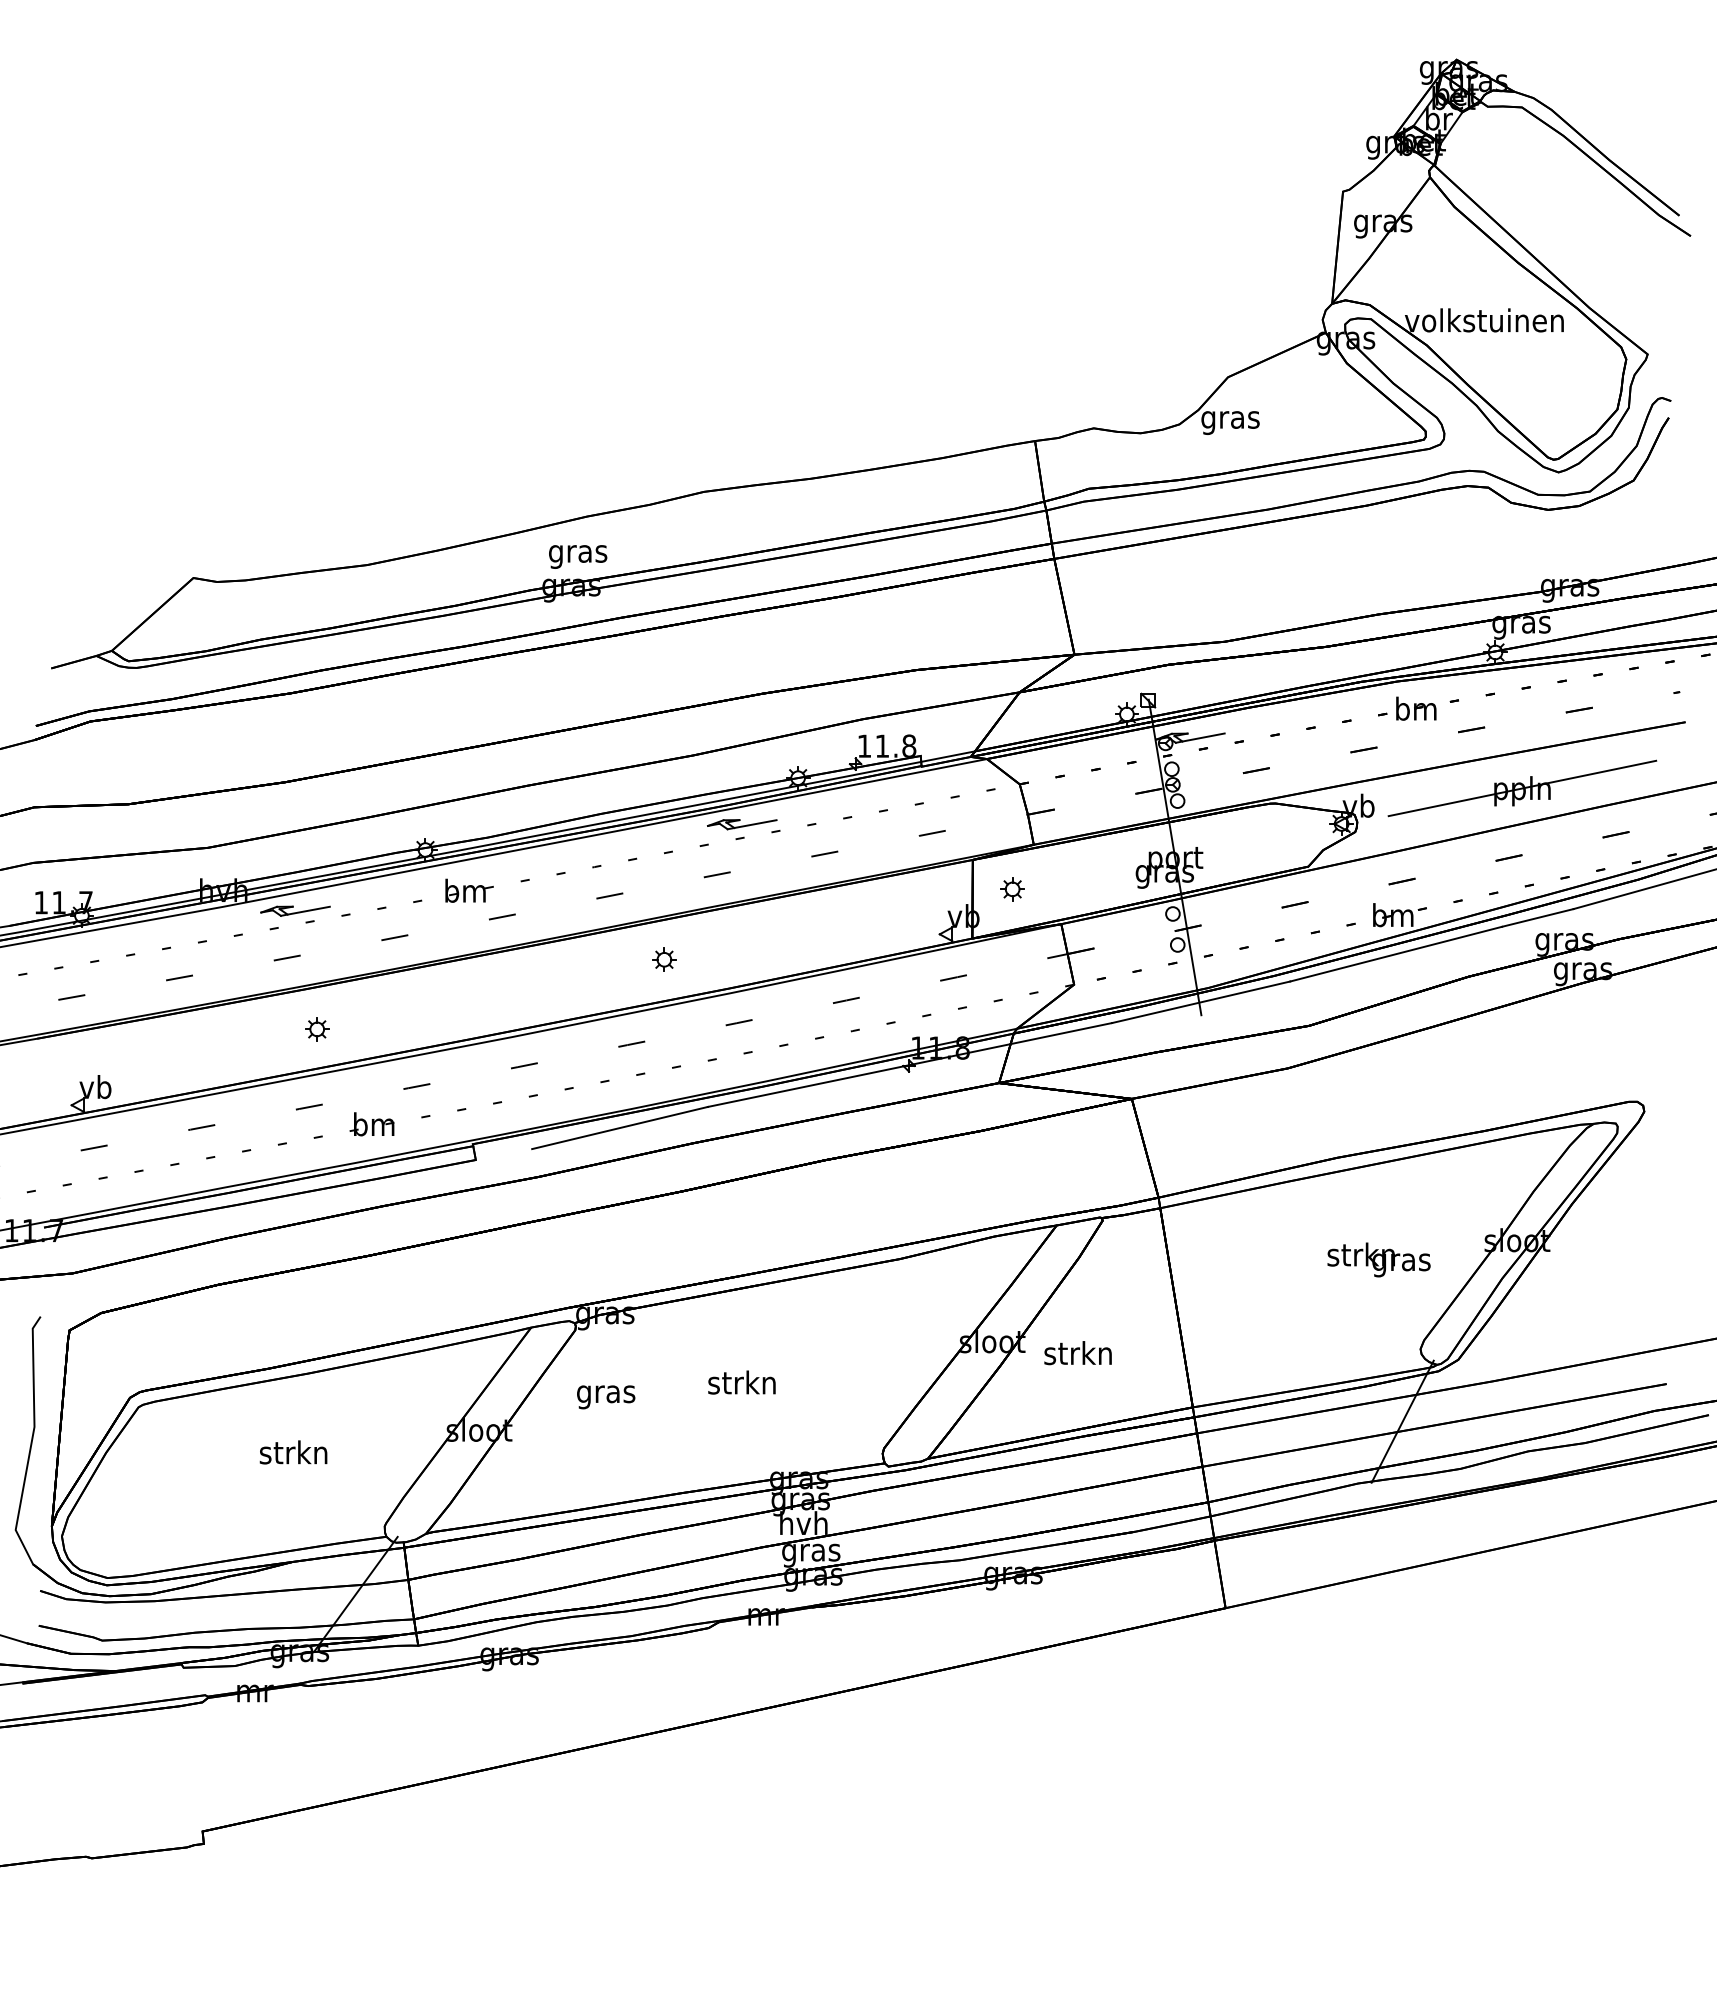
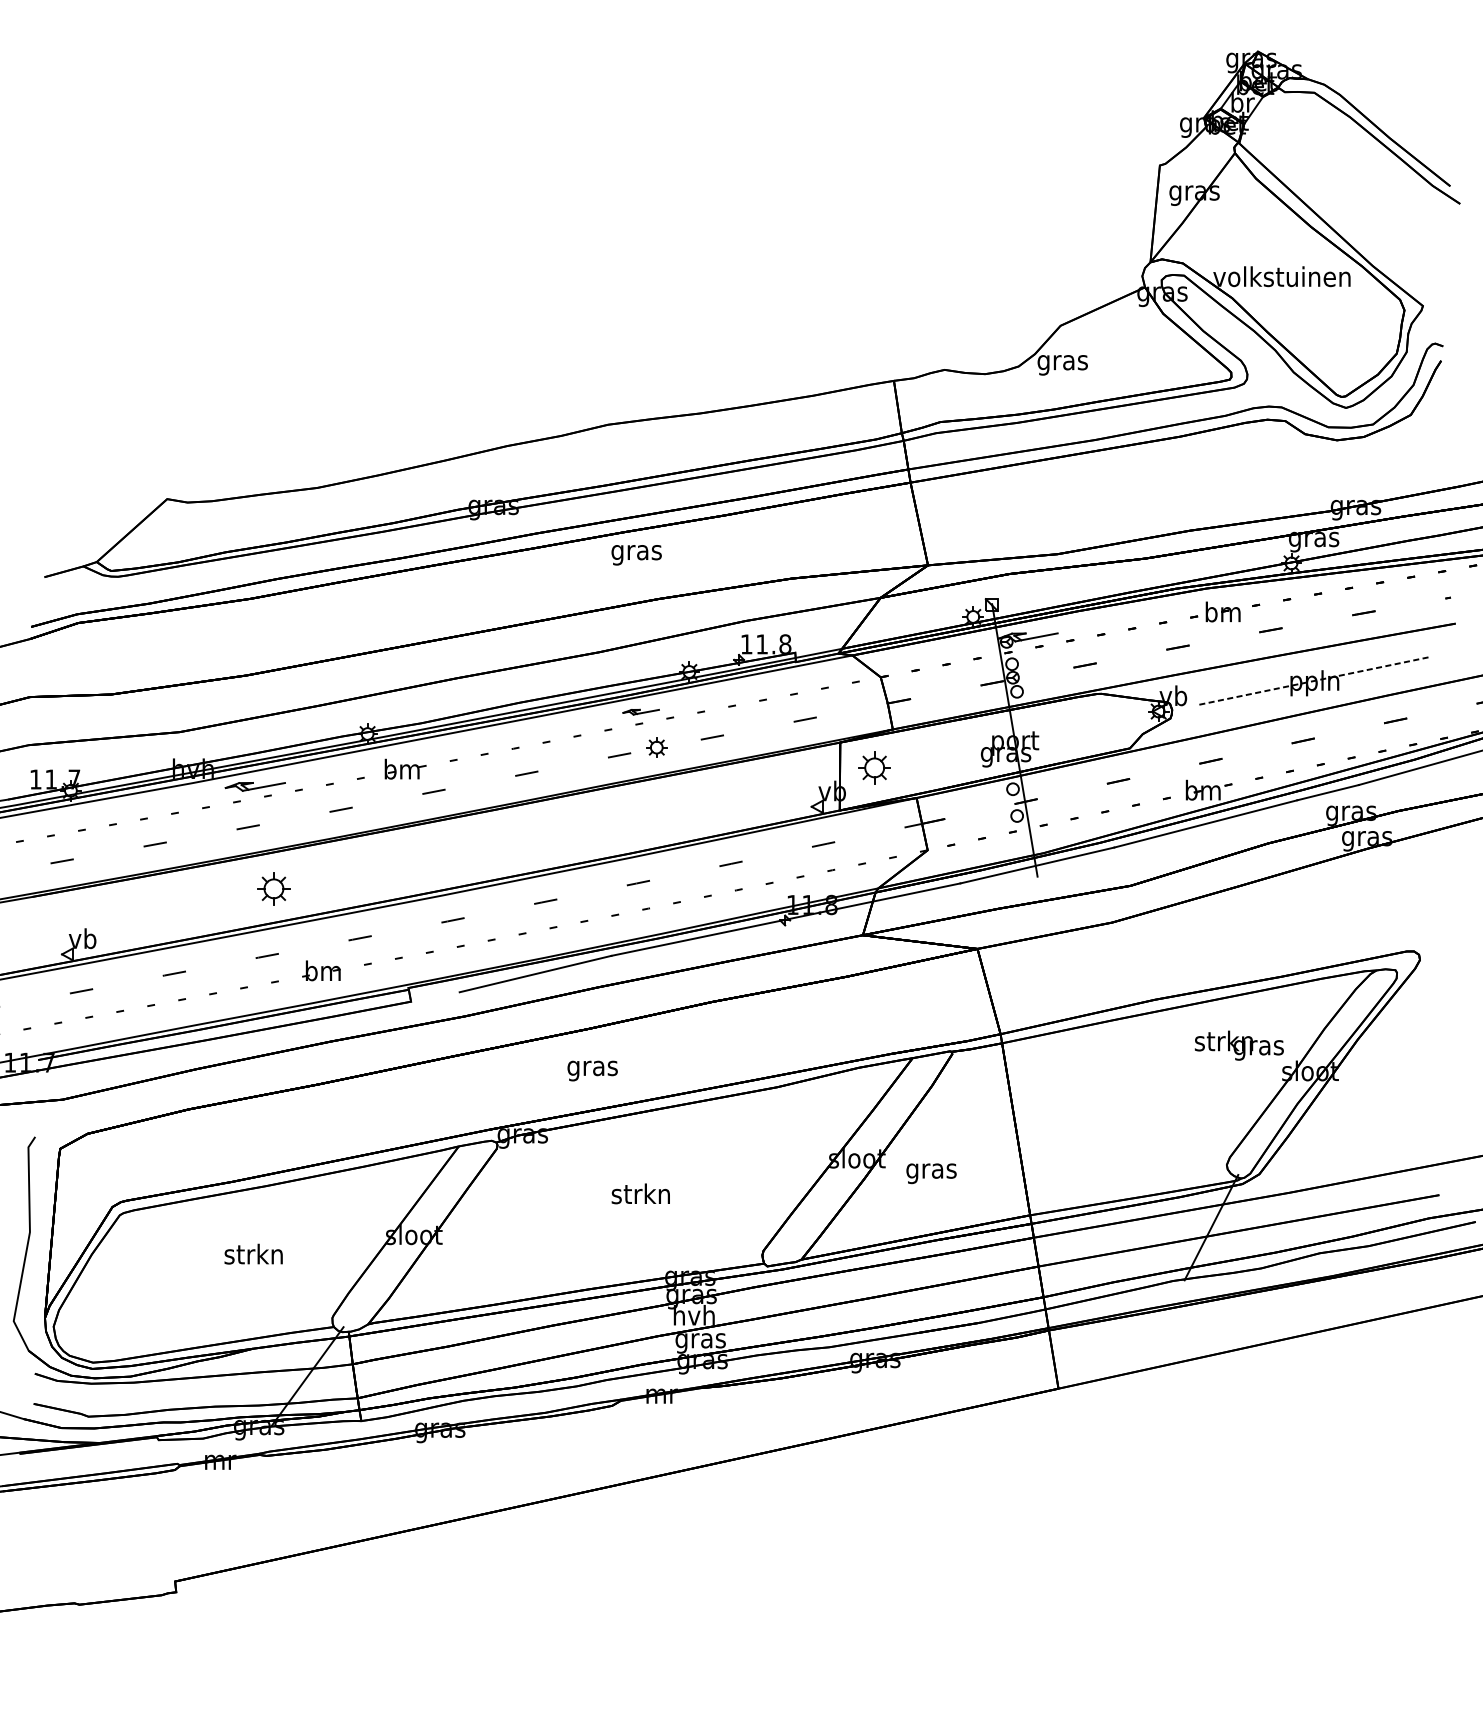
text: (578, 556) -> (637, 554), moved
line: (1522, 788) -> (1314, 680), solid -> dashed
part: (742, 824) -> (641, 711), size x0.6
part: (1012, 889) -> (874, 768), size x1.6
part: (664, 959) -> (656, 747), moved
part: (317, 1029) -> (274, 888), size x1.6
text: (1378, 1259) -> (1238, 1045), moved
text: (1077, 1356) -> (930, 1171), strkn -> gras
text: (606, 1397) -> (592, 1071), moved

